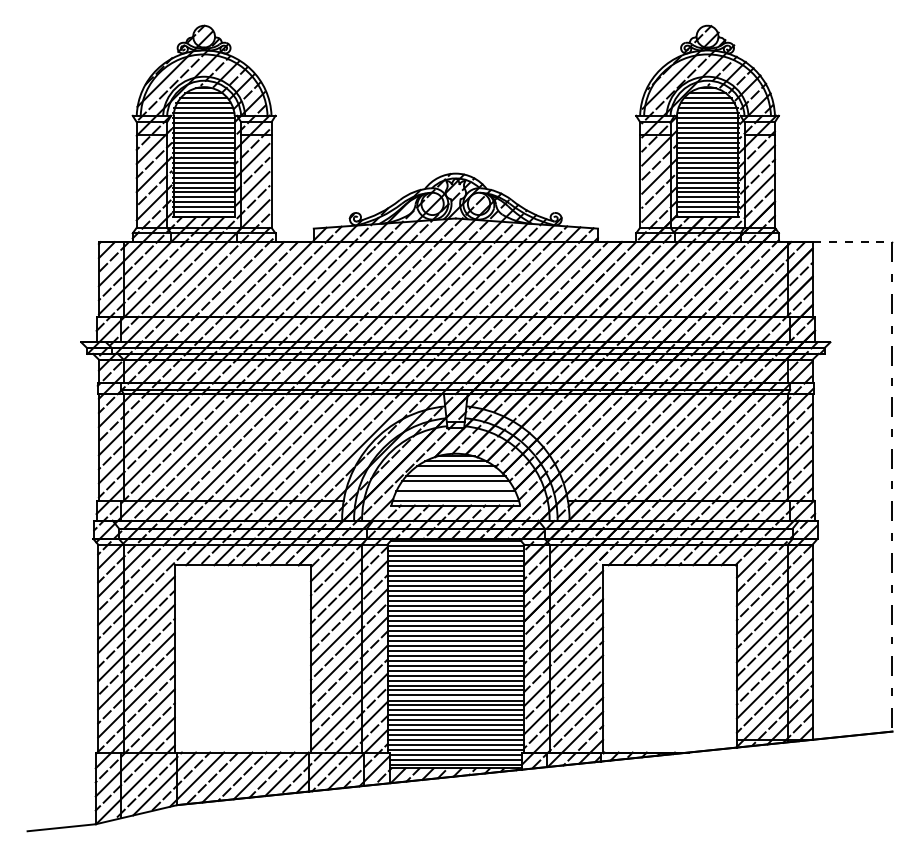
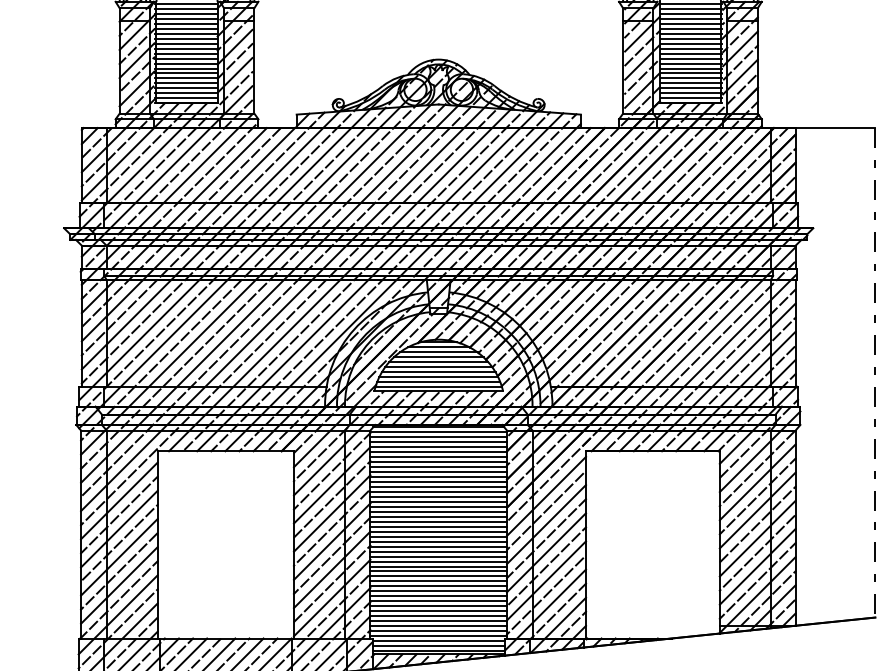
line: (852, 242) -> (835, 128), dashed -> solid
line: (455, 471) -> (438, 357), added
line: (455, 486) -> (438, 372), added
line: (455, 496) -> (438, 382), added

